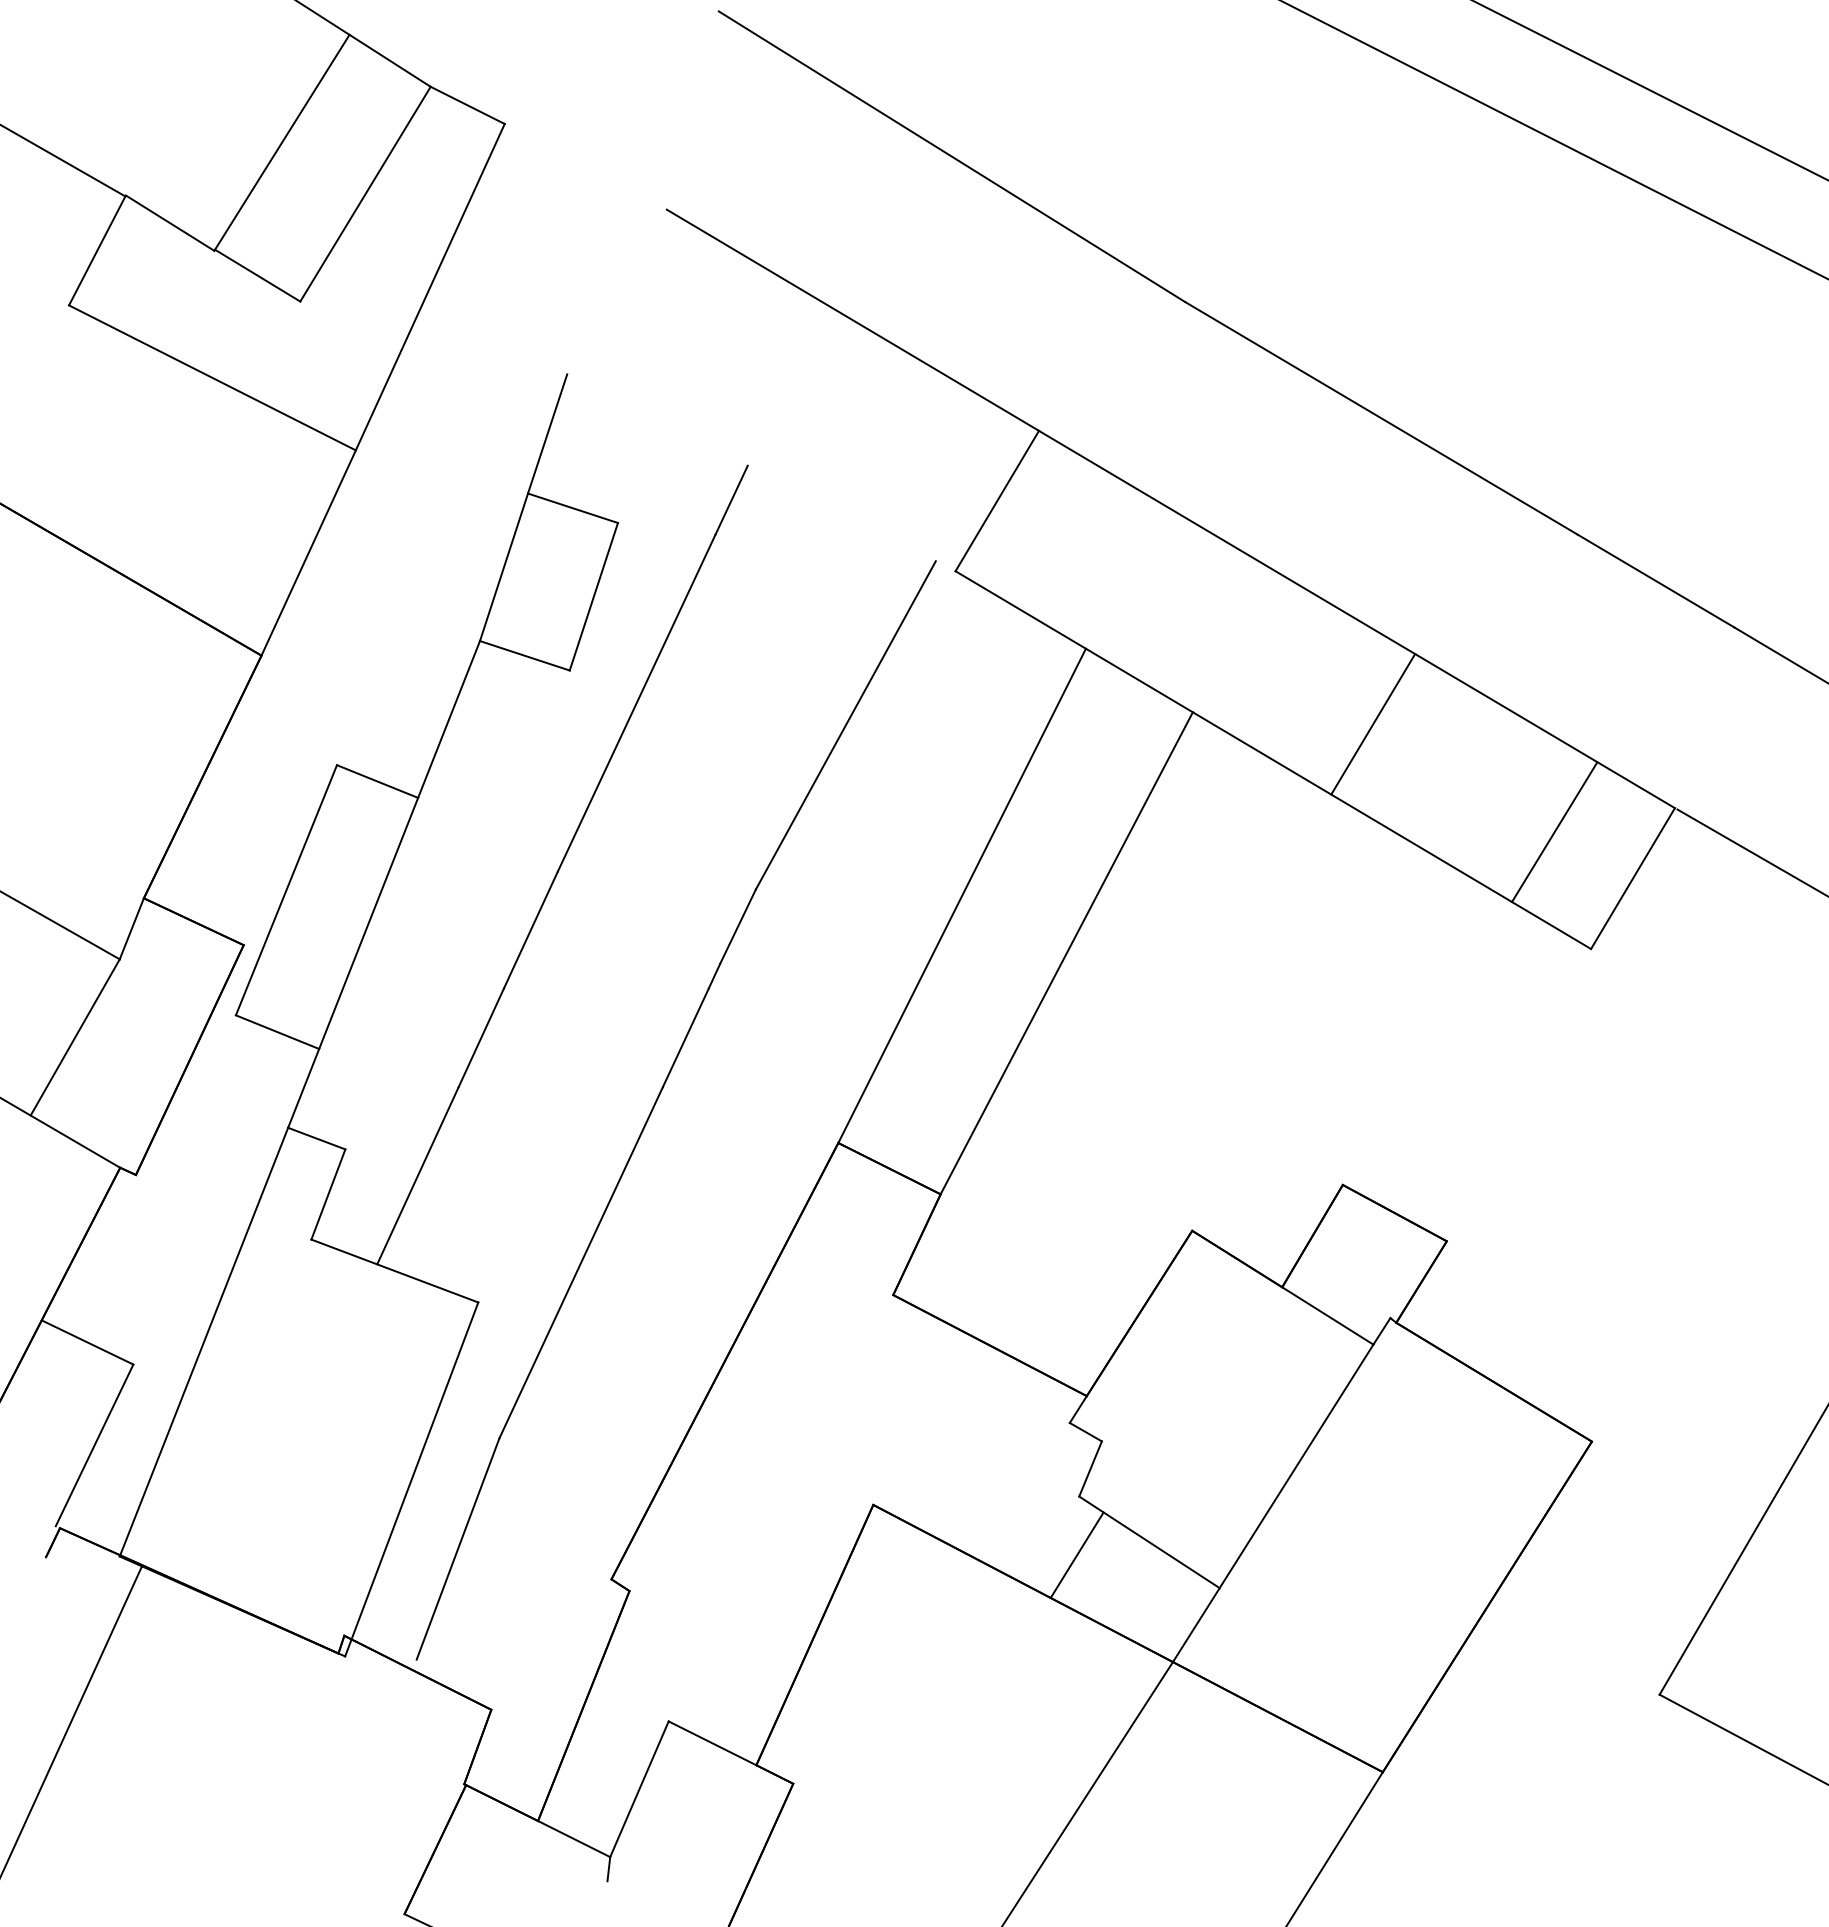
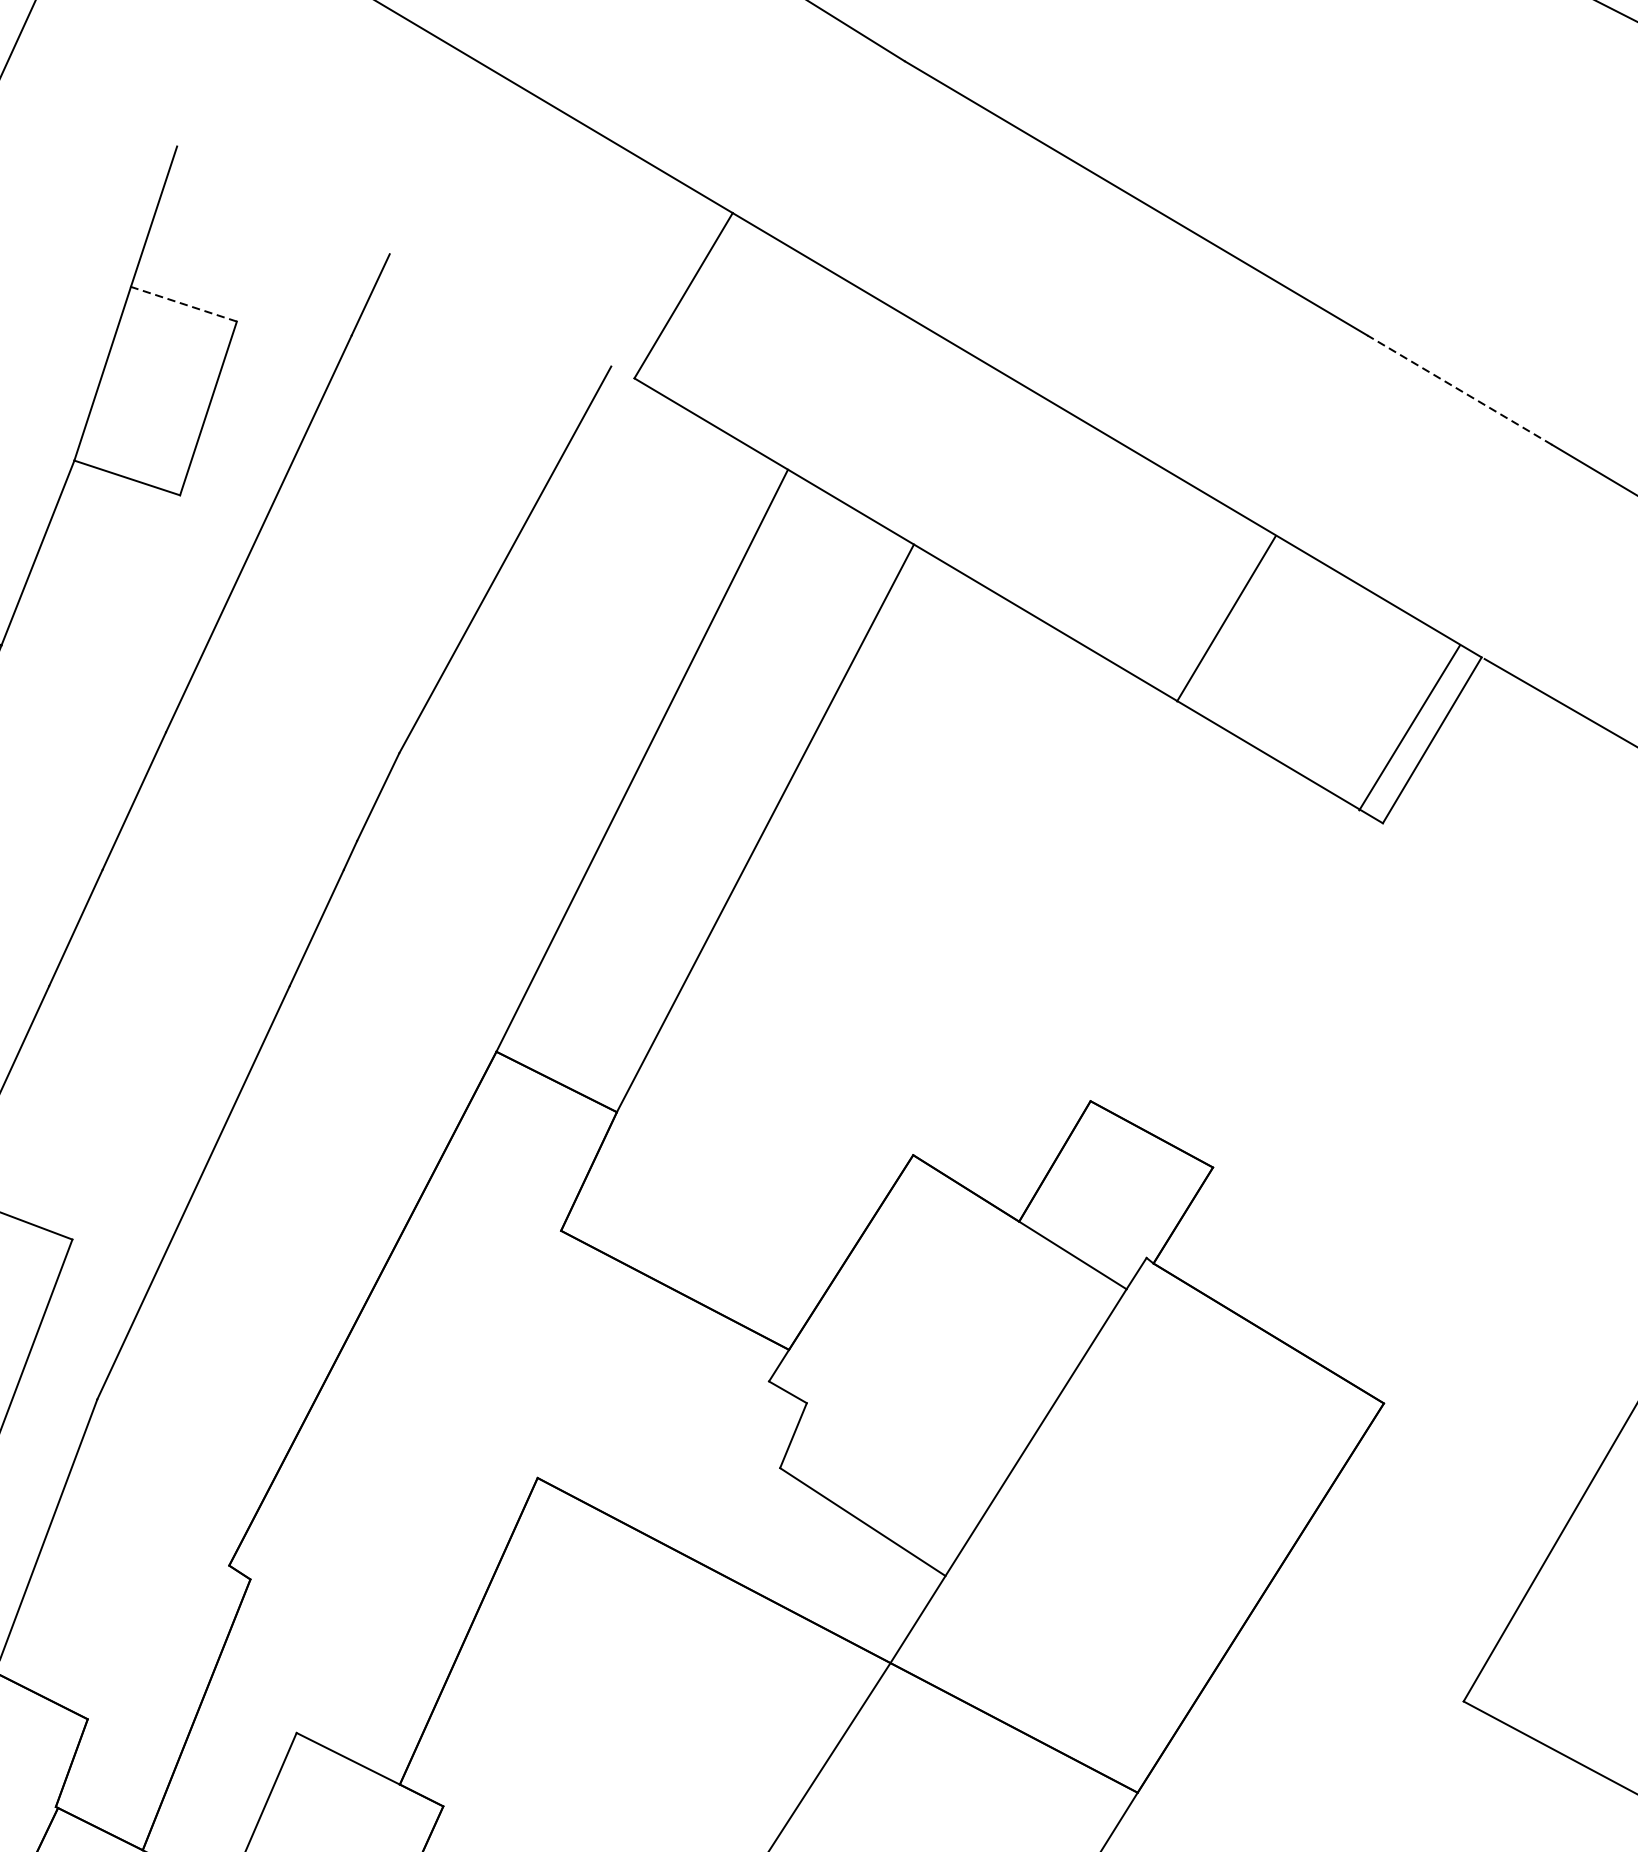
line: (572, 508) -> (183, 304), solid -> dashed
line: (1655, 580) -> (1458, 389), solid -> dashed
line: (1373, 724) -> (1226, 618), moved
line: (1554, 832) -> (1409, 728), moved
line: (1076, 1554) -> (776, 1536), removed

